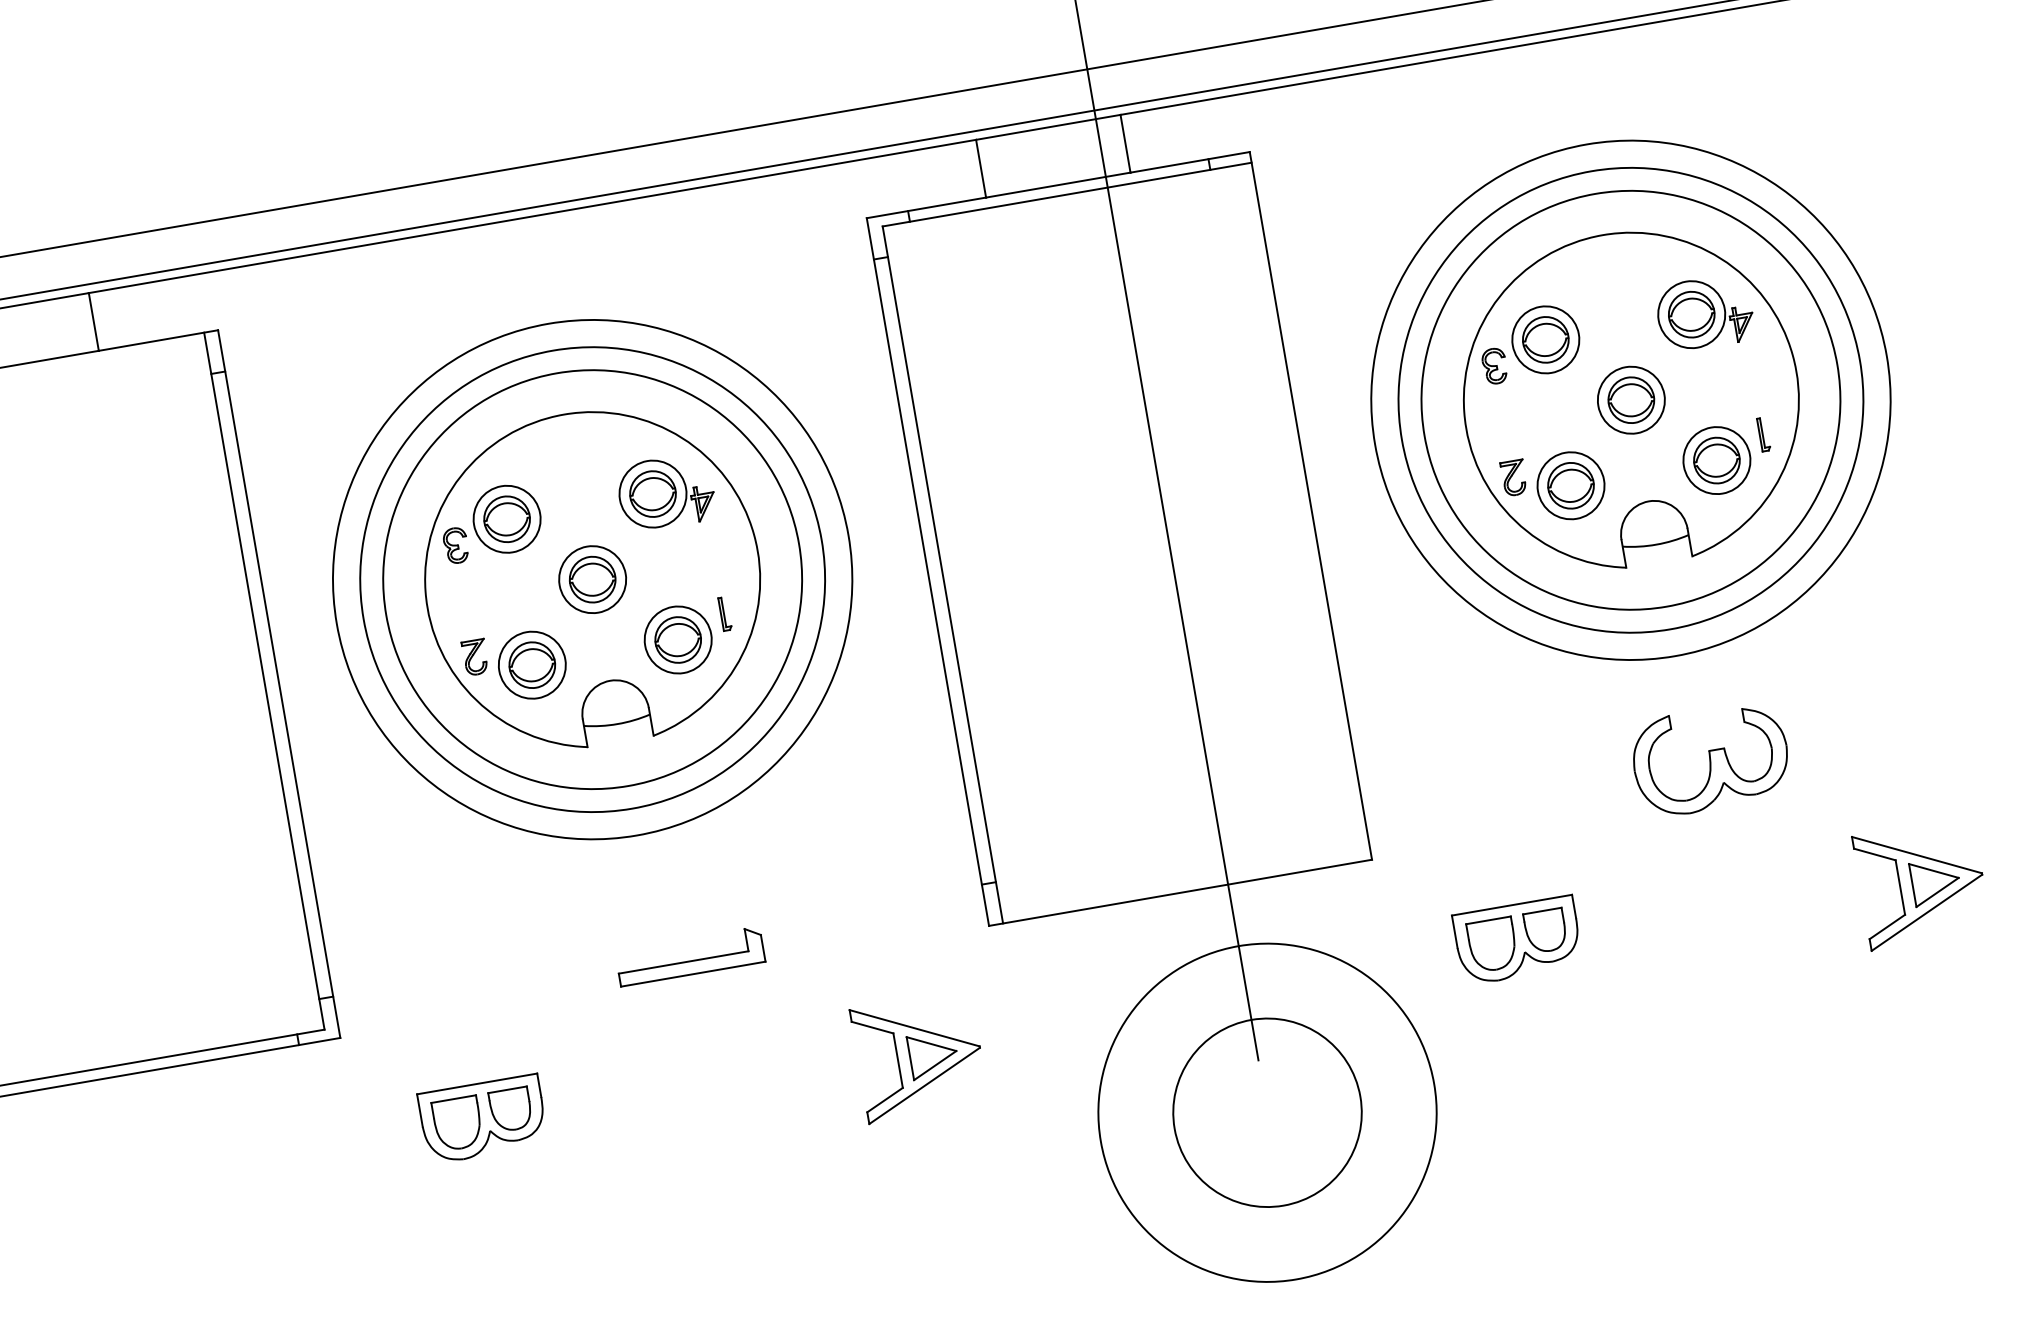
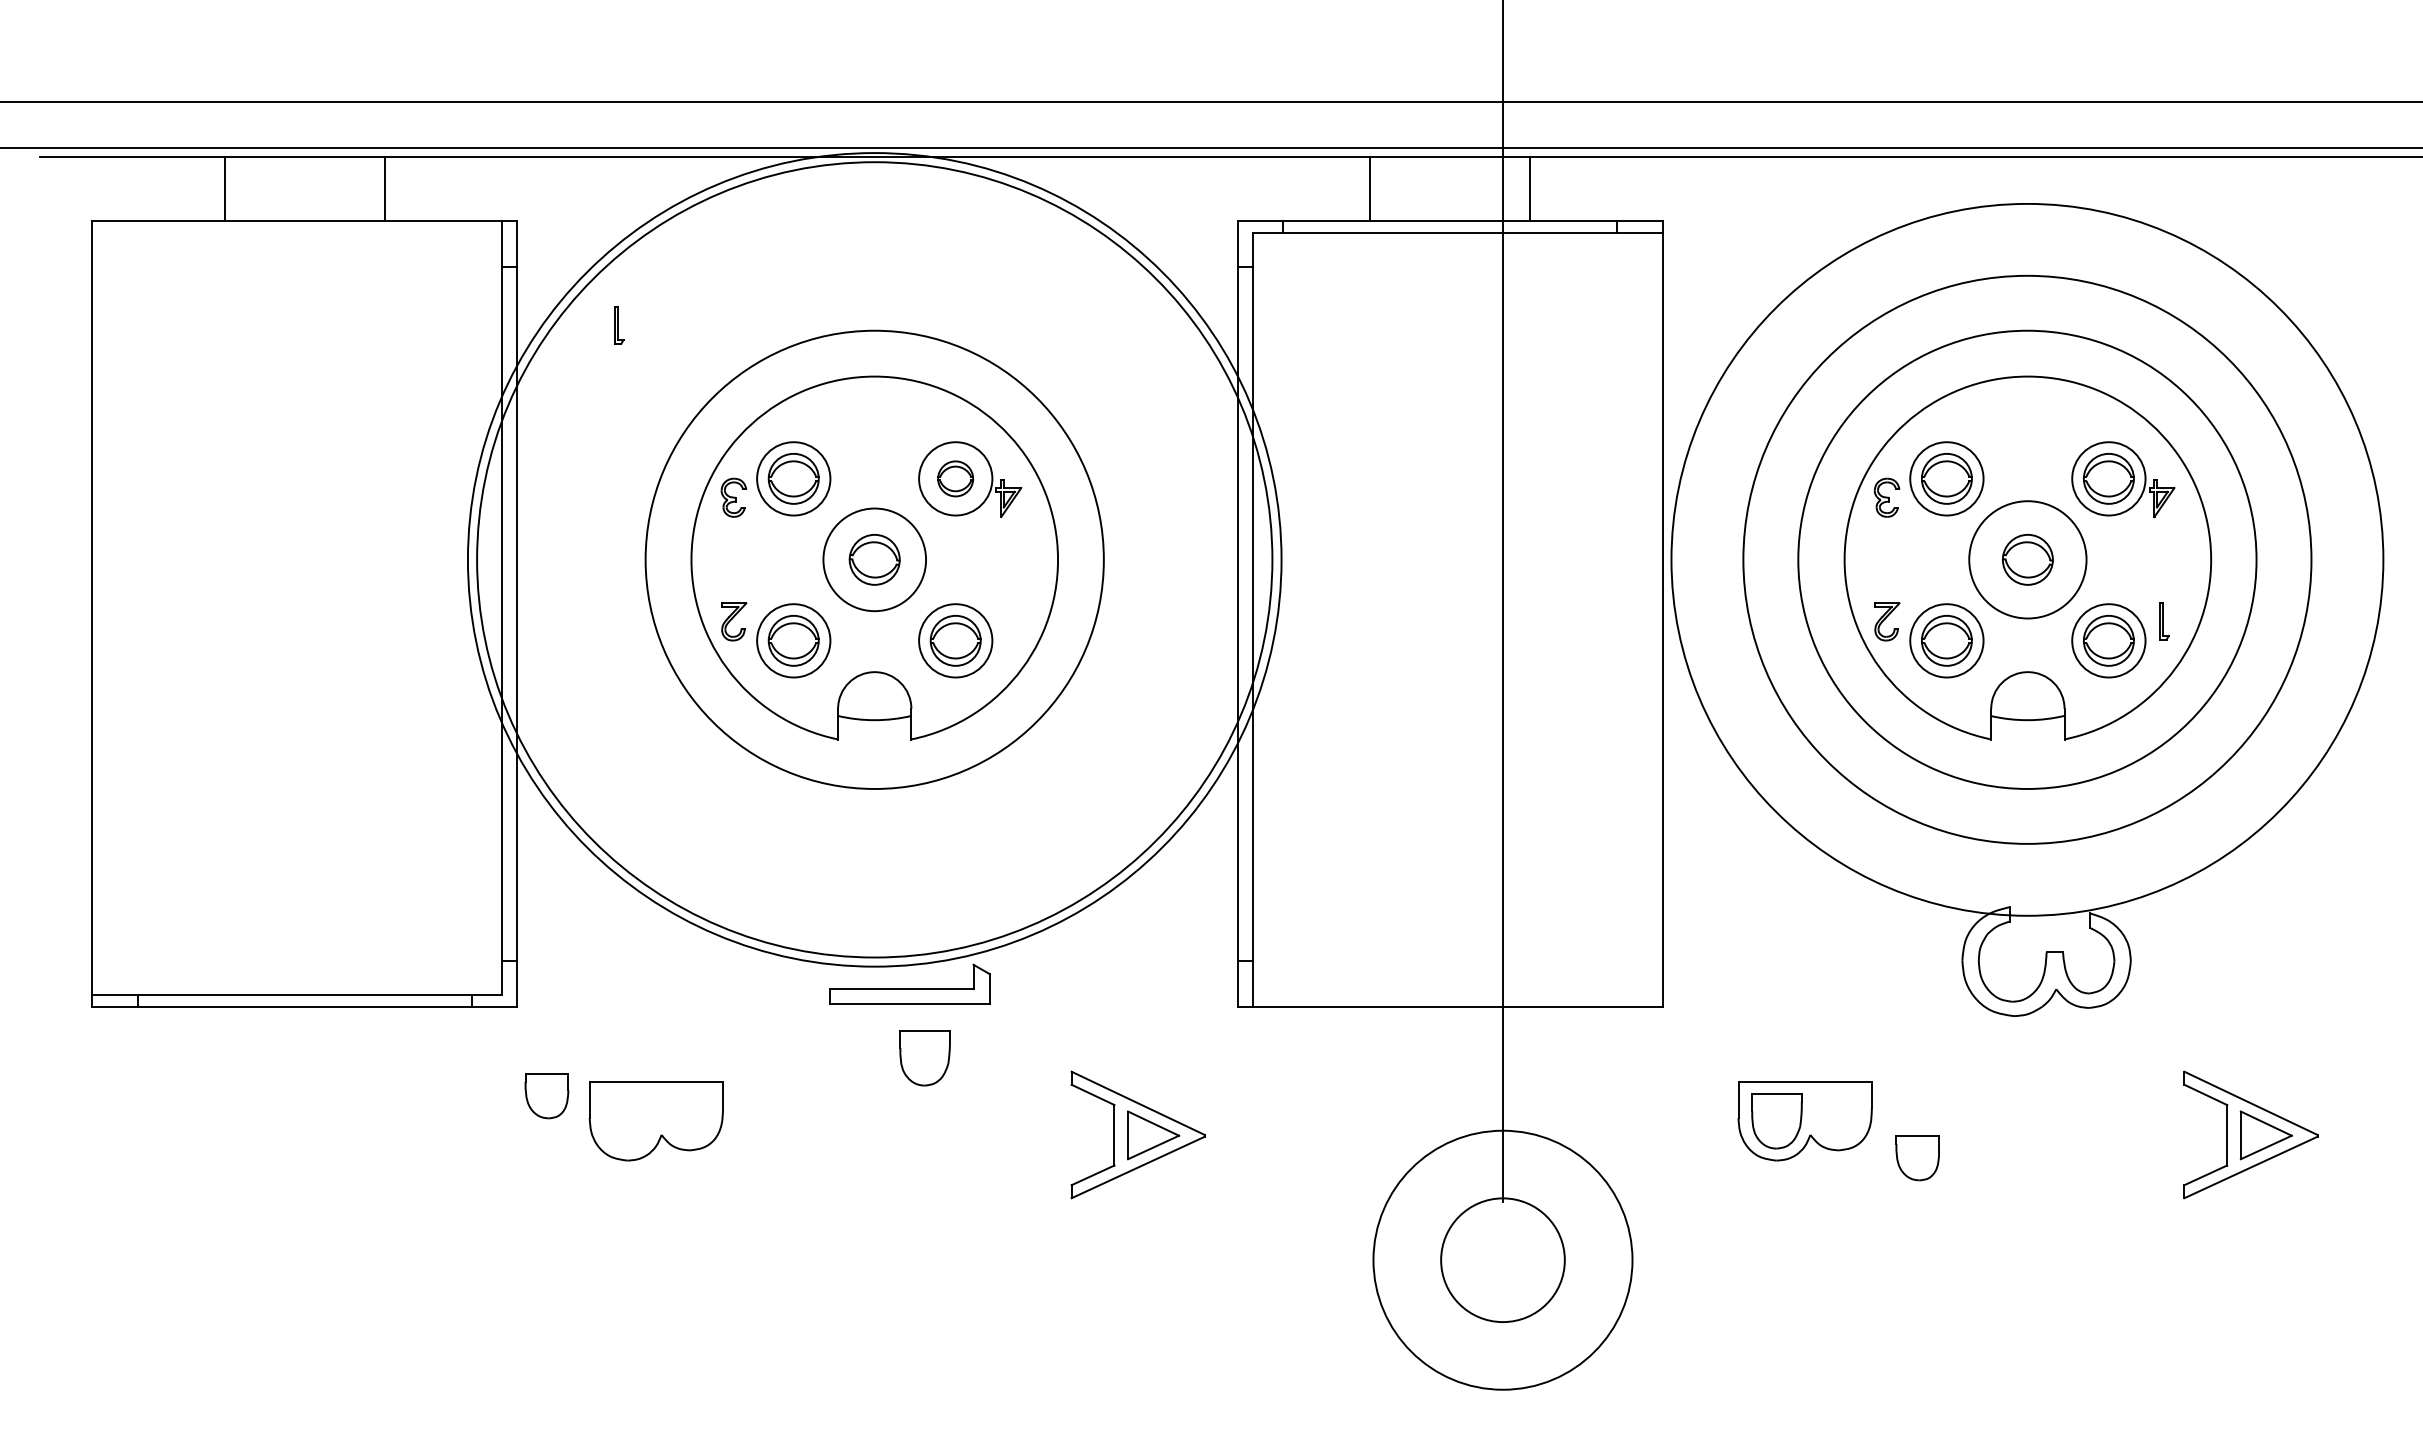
circle: (1630, 399) -> (2027, 559), size x1.4
circle: (1630, 399) -> (2027, 559), size x1.6
part: (652, 493) -> (955, 478), size x0.7
circle: (592, 579) -> (874, 559), size x1.4
circle: (592, 579) -> (874, 559), size x1.4
circle: (592, 579) -> (874, 559), size x1.6
part: (725, 613) -> (619, 325), moved
part: (1545, 931) -> (1917, 1158), moved
part: (510, 1110) -> (546, 1096), moved
circle: (1267, 1113) -> (1502, 1260), size x0.6
circle: (1267, 1113) -> (1502, 1260), size x0.7
part: (457, 1124) -> (924, 1058), moved

